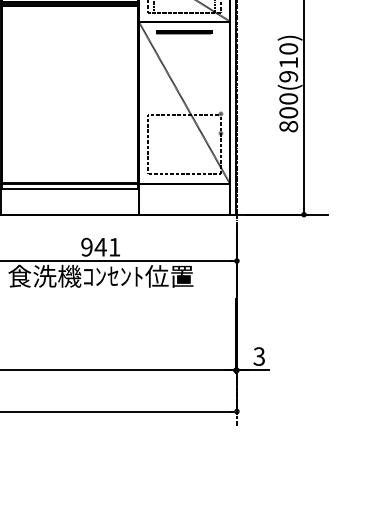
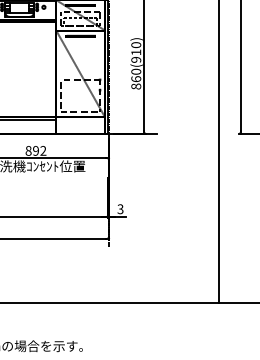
text: (287, 113) -> (135, 79), 800(910) -> 860(910)
text: (99, 246) -> (35, 150), 941 -> 892

